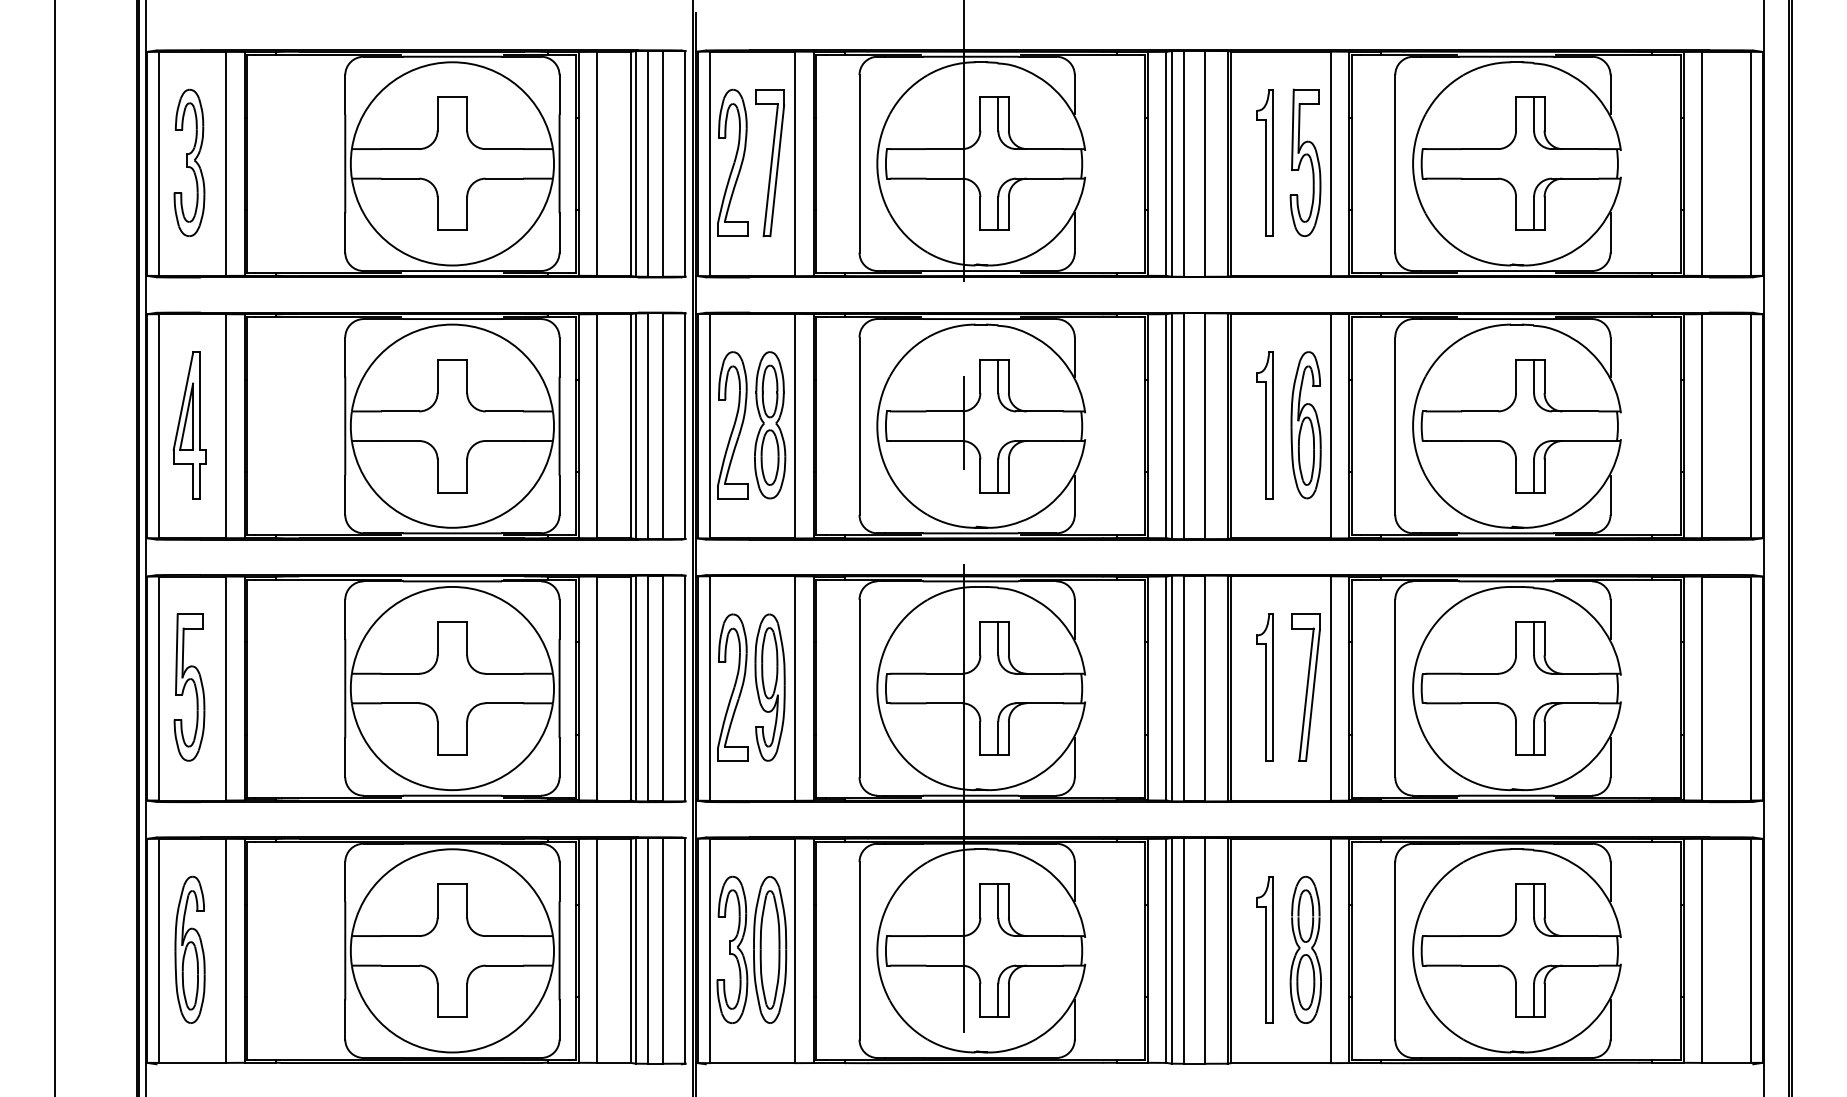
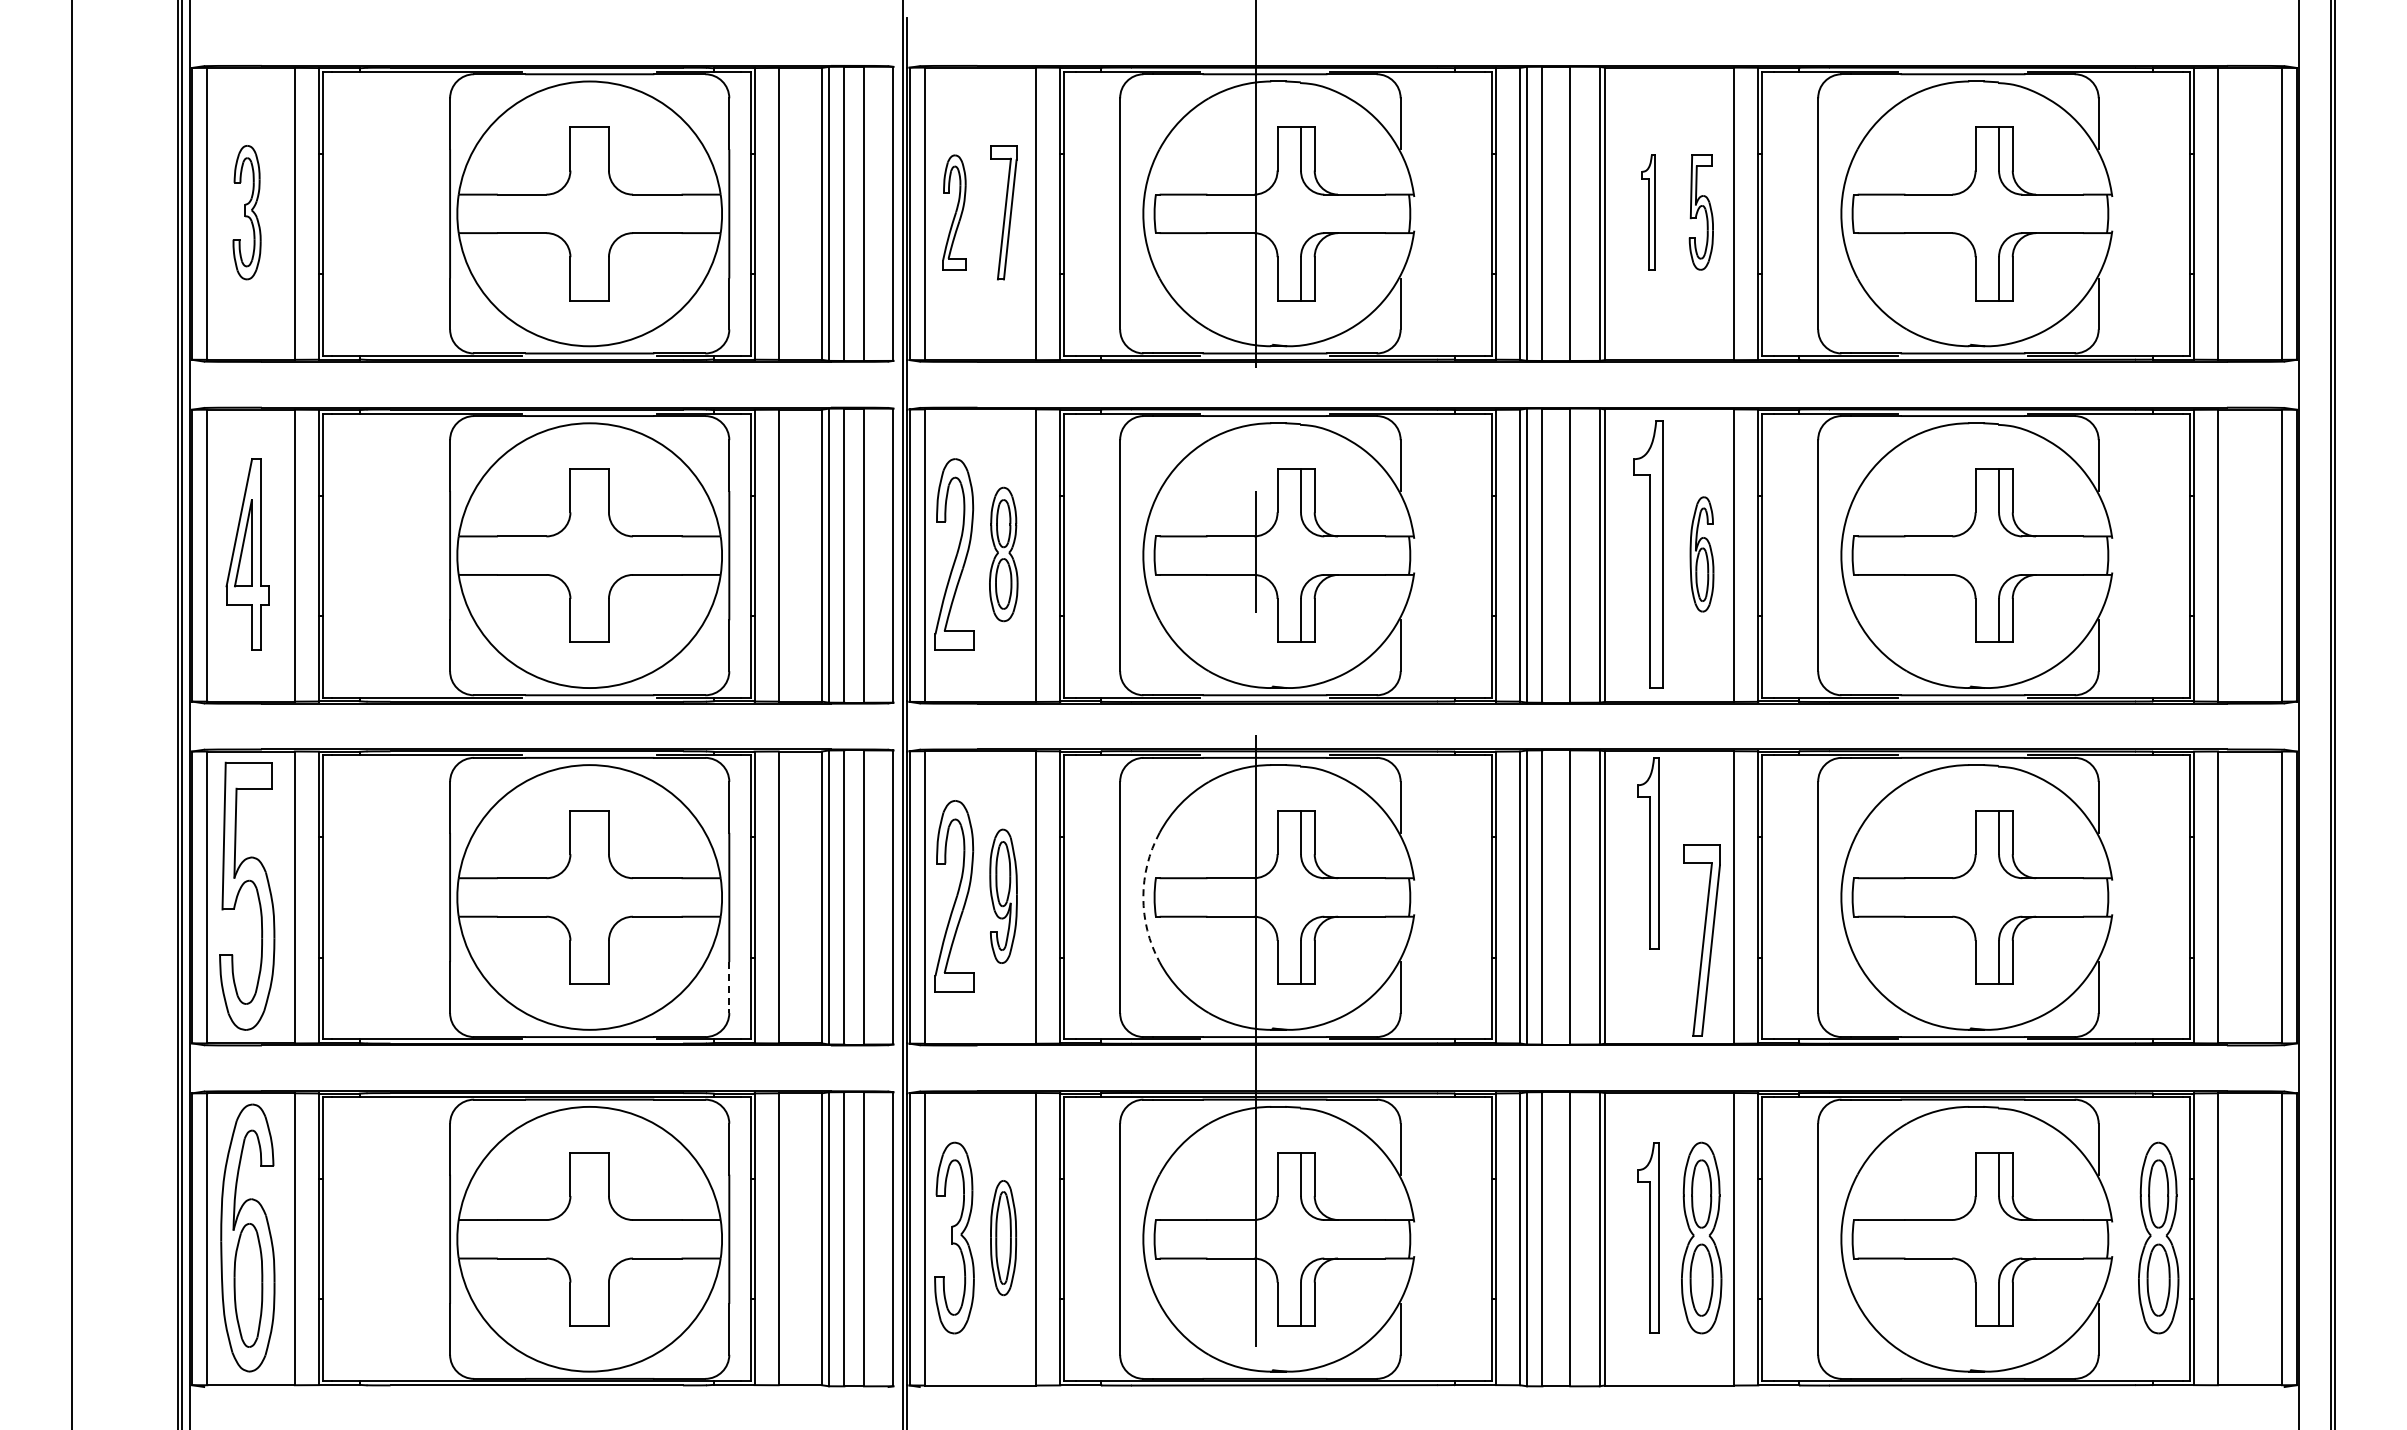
part: (189, 162) -> (246, 212), size x0.7
part: (732, 162) -> (954, 212), size x0.6
part: (770, 162) -> (1003, 212), size x0.7
part: (1265, 162) -> (1648, 212), size x0.6
part: (1305, 162) -> (1701, 212), size x0.6
part: (770, 425) -> (1003, 554), size x0.7
part: (1265, 425) -> (1648, 554), size x1.4
part: (1305, 425) -> (1701, 554), size x0.6
part: (189, 687) -> (246, 895), size x1.4
part: (770, 687) -> (1003, 896), size x0.7
part: (1265, 687) -> (1648, 853), moved
part: (1305, 687) -> (1701, 940), moved
arc: (877, 688) -> (1143, 897), solid -> dashed
line: (559, 758) -> (729, 988), solid -> dashed
part: (189, 949) -> (247, 1237), size x1.4
part: (770, 949) -> (1003, 1237), size x0.6
part: (1656, 949) -> (2158, 1237), added

